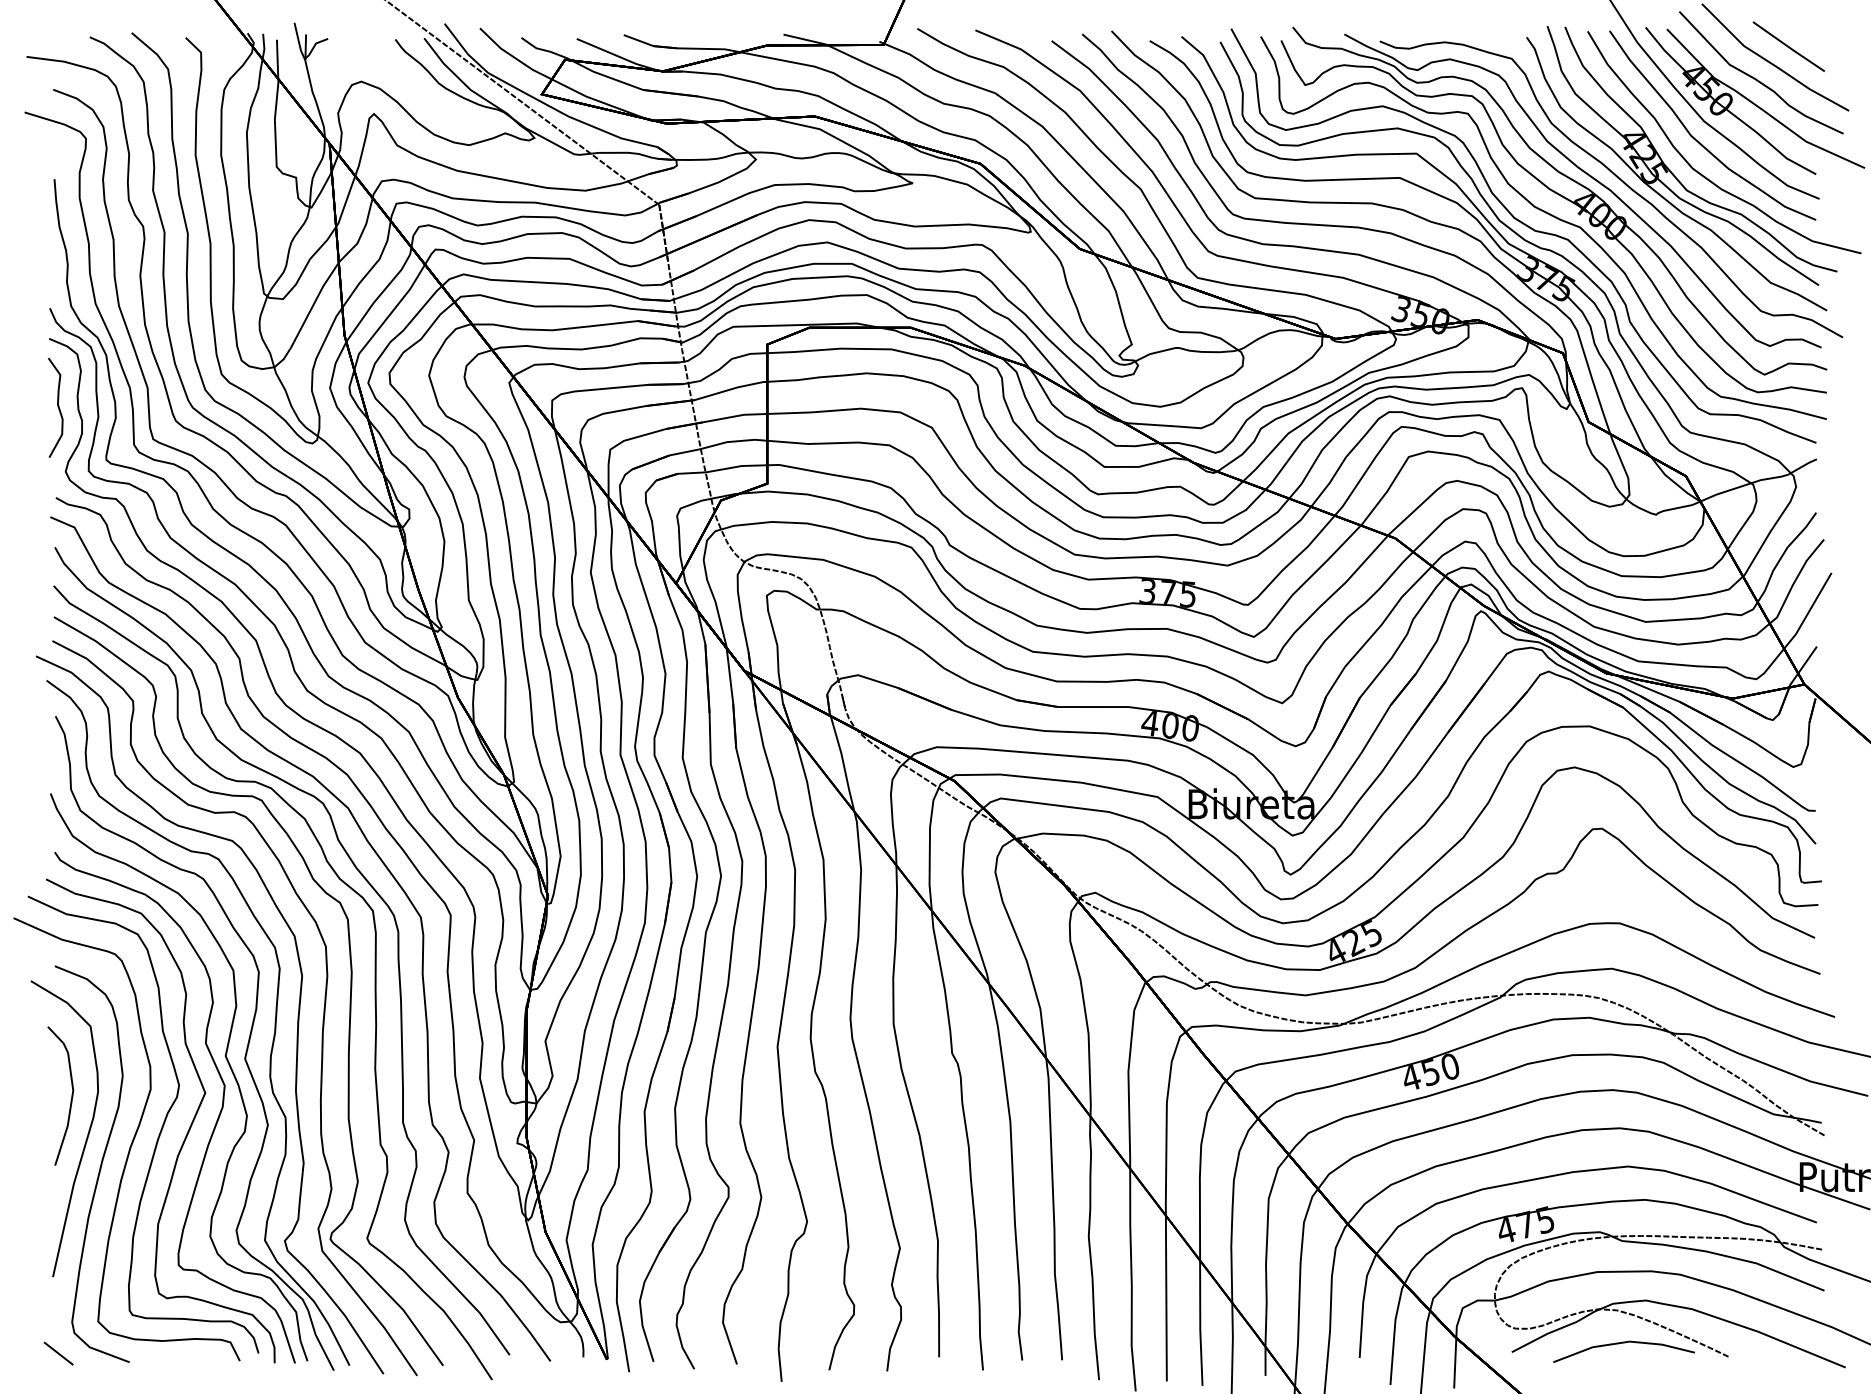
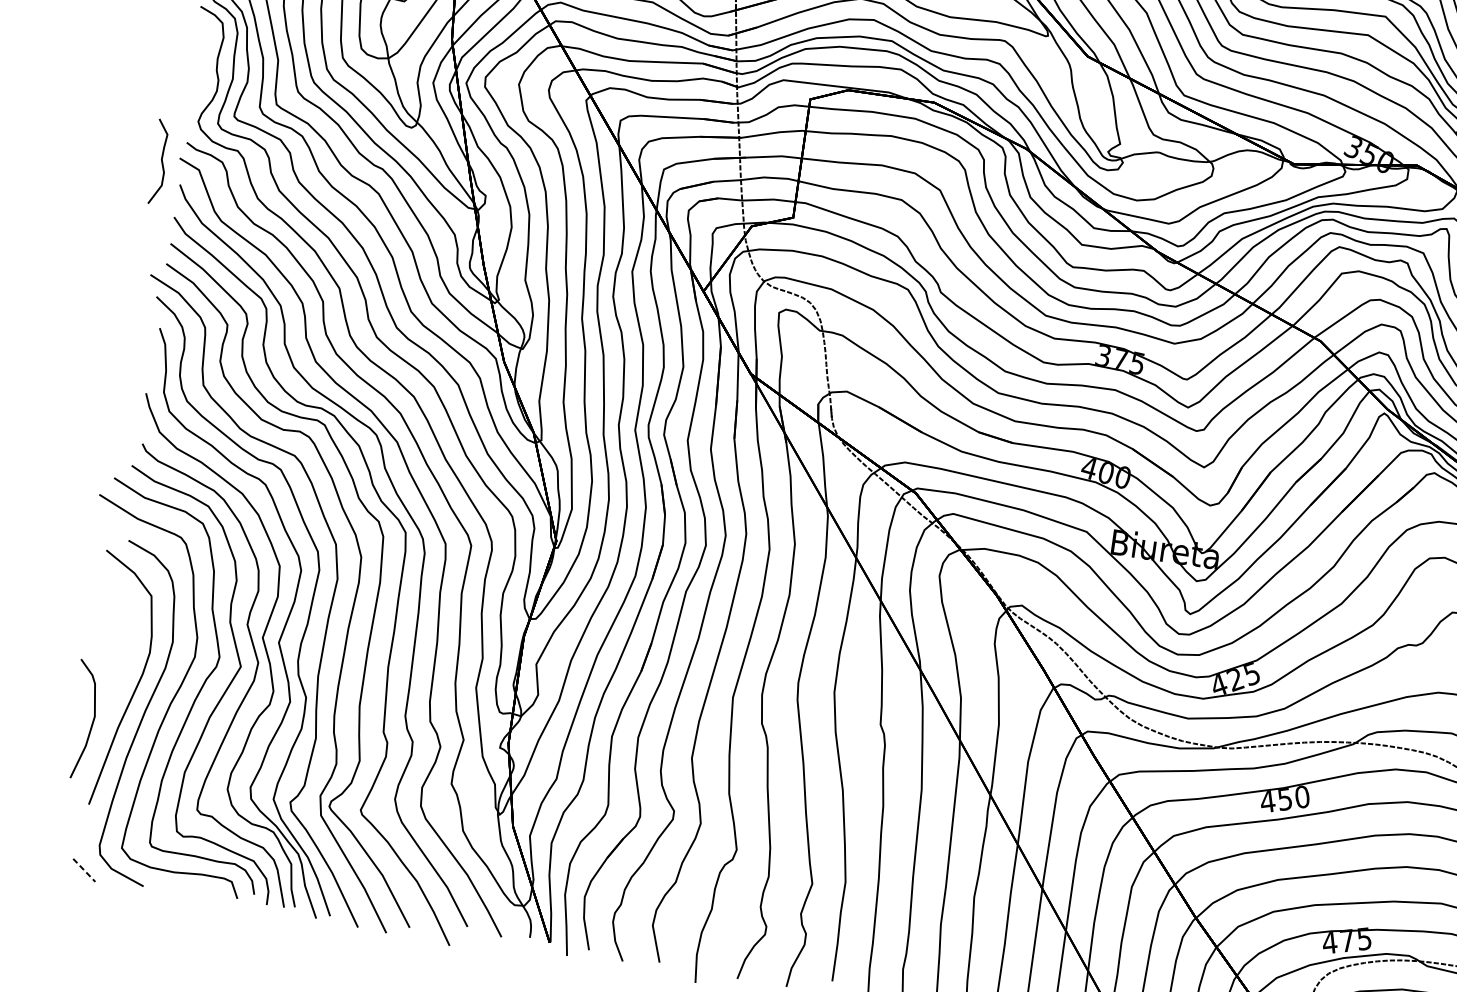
curve: (57, 407) -> (161, 162), moved
curve: (71, 1095) -> (92, 720), moved
line: (58, 1353) -> (84, 870), solid -> dashed

